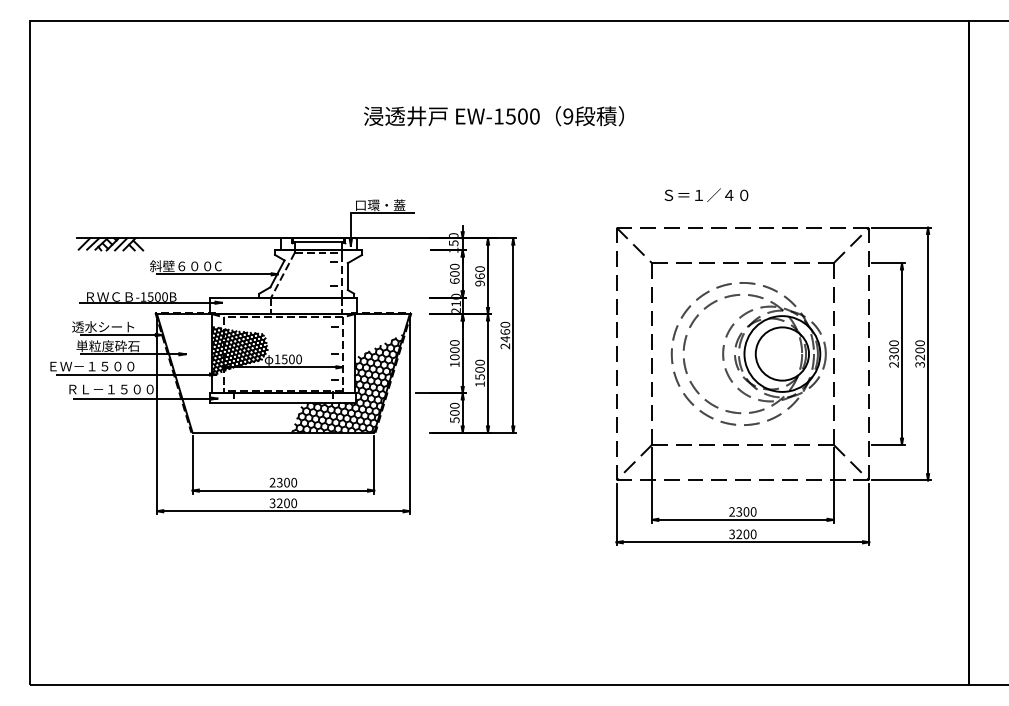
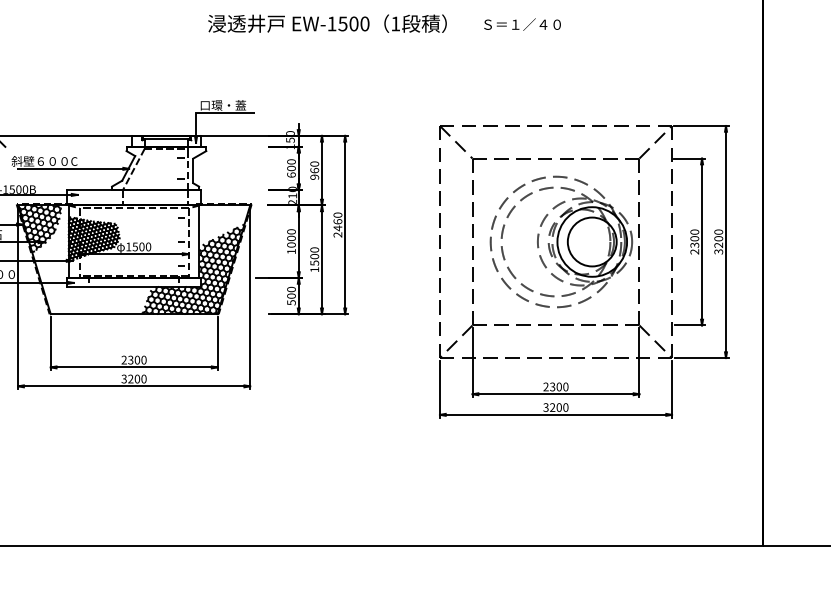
text: (568, 116) -> (395, 23), 9 -> 1
text: (706, 194) -> (522, 23), moved
hatch: (180, 339) -> (39, 228), added

